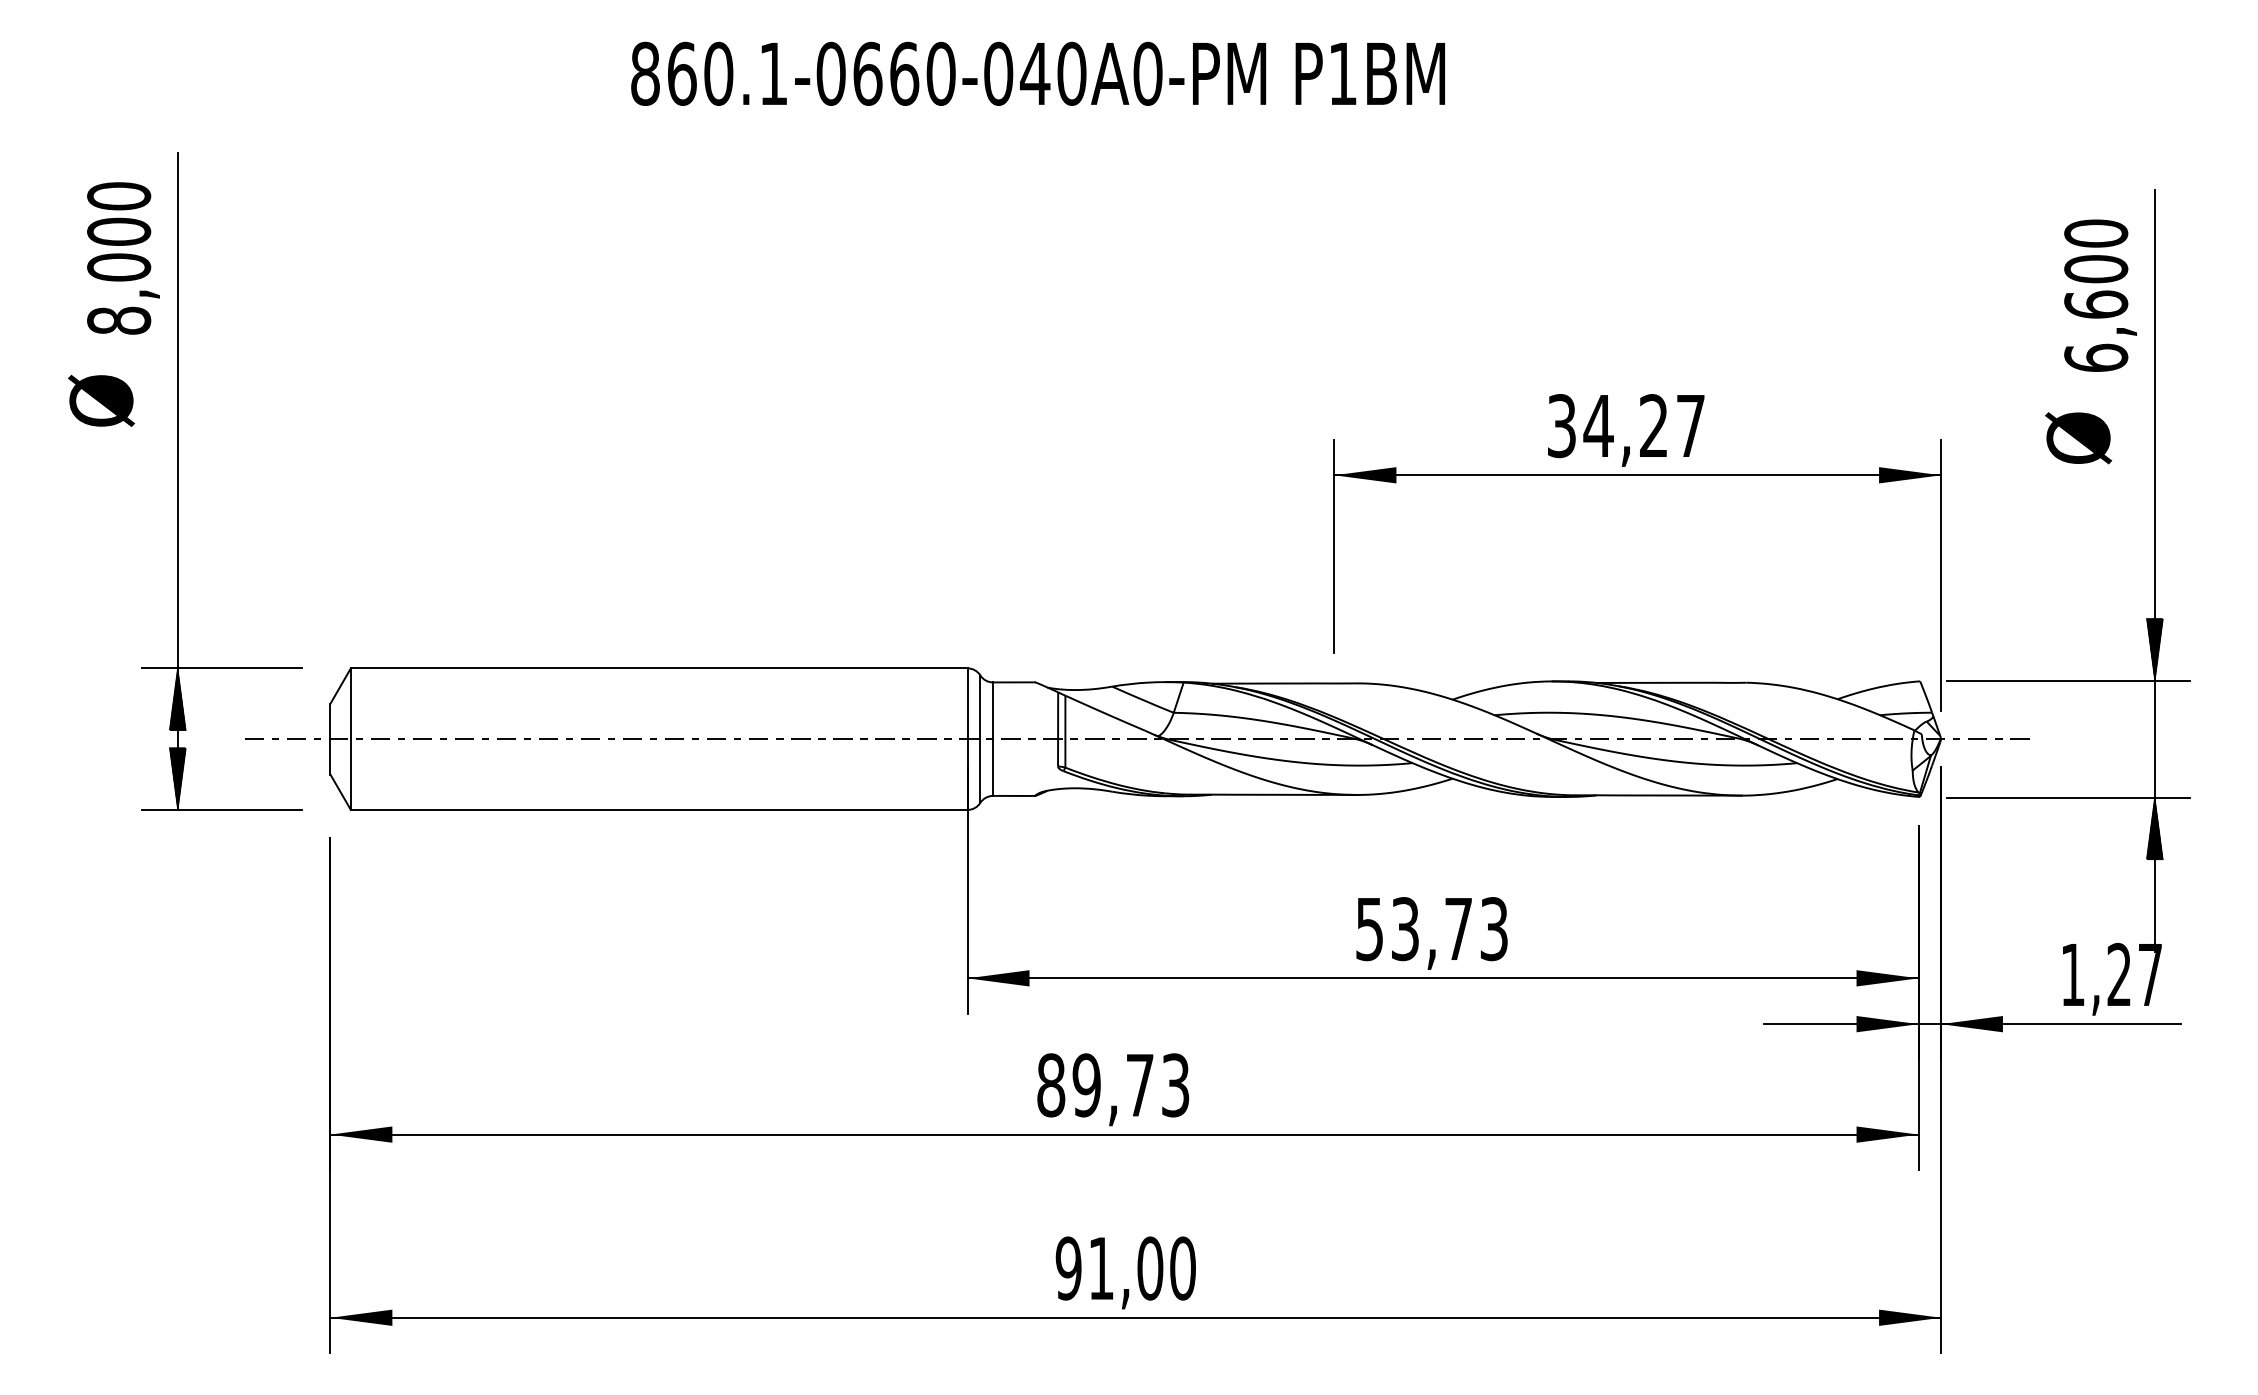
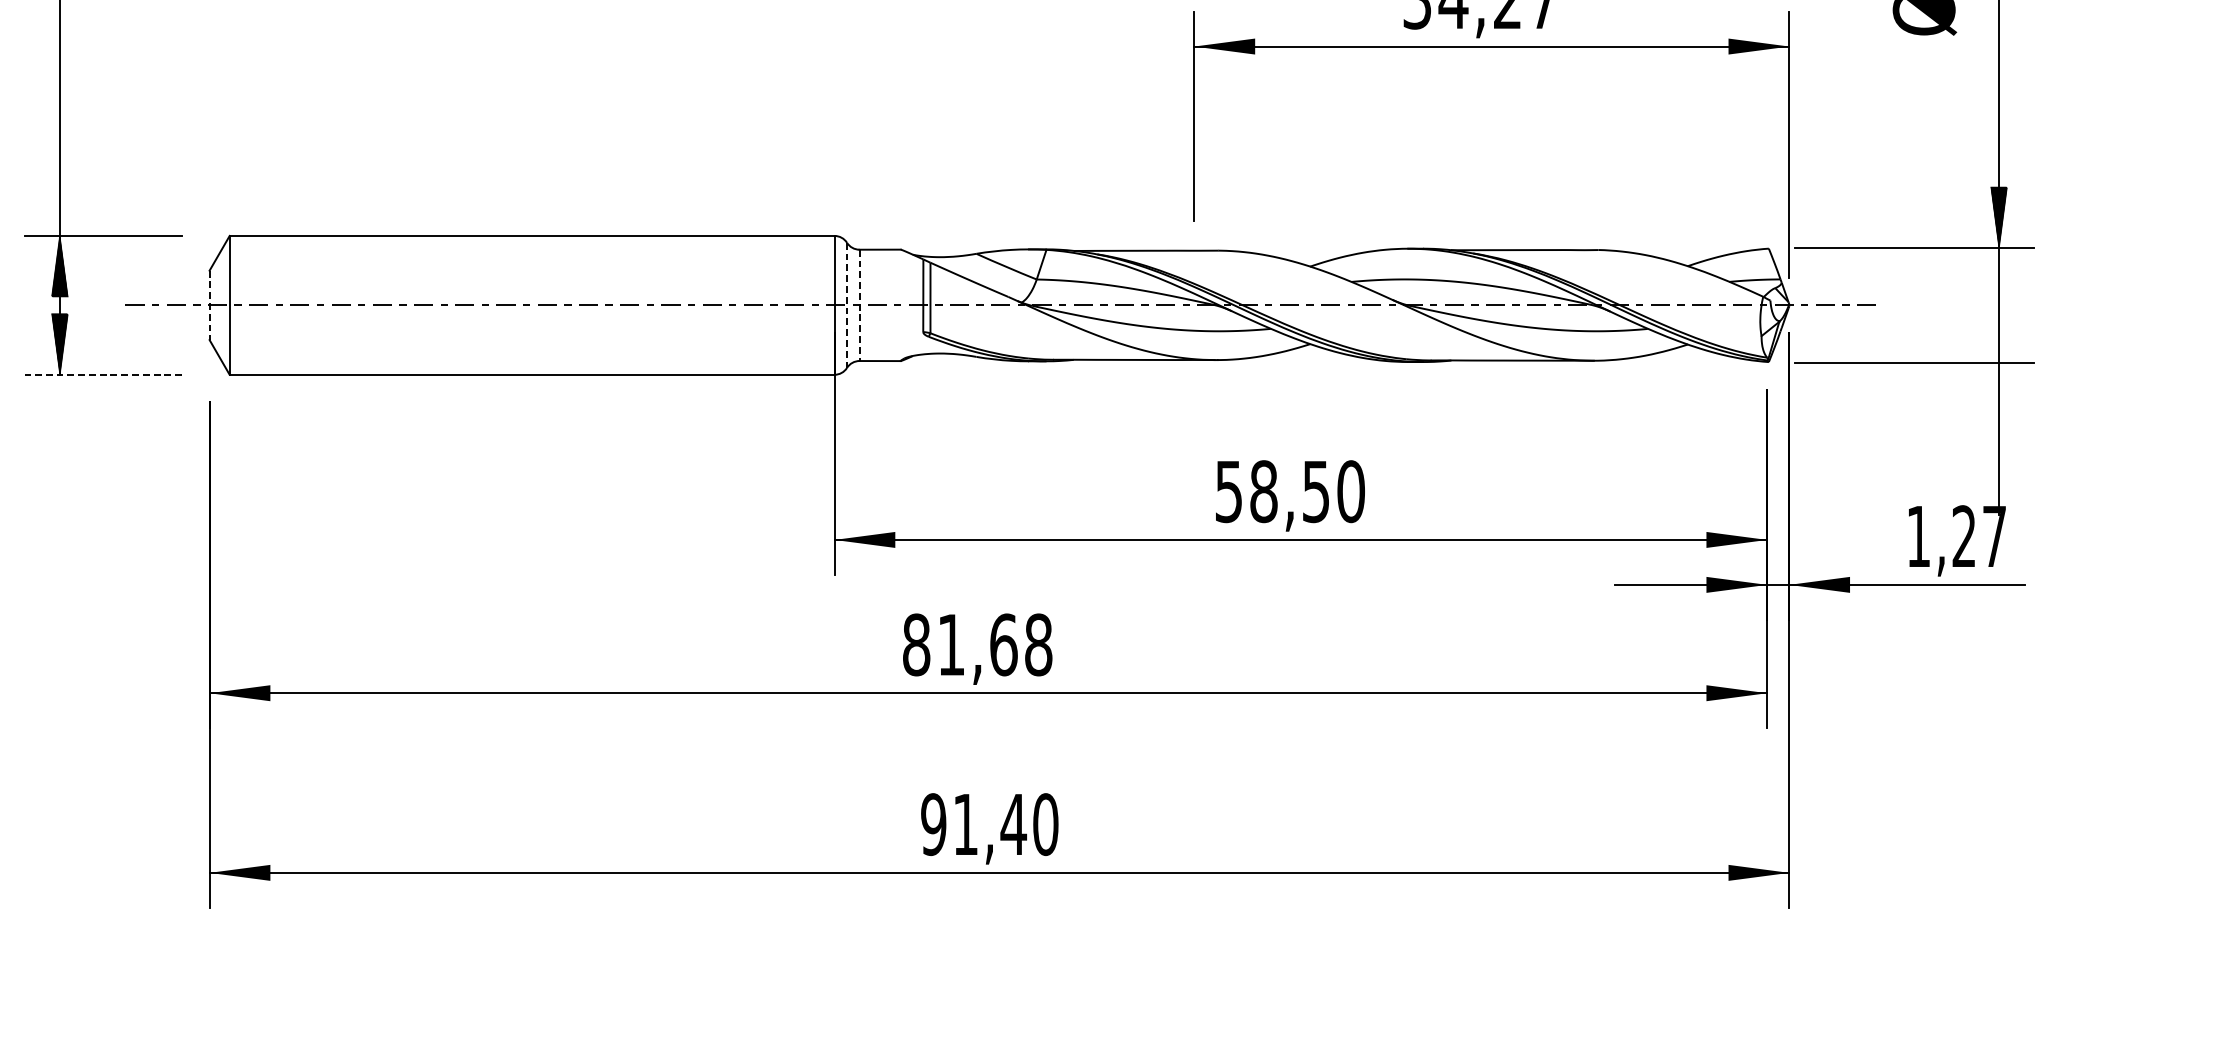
line: (330, 739) -> (209, 305), solid -> dashed
line: (980, 739) -> (847, 305), solid -> dashed
line: (993, 739) -> (859, 305), solid -> dashed
line: (222, 809) -> (103, 374), solid -> dashed
hatch: (2154, 828) -> (1998, 392), removed
text: (1449, 929) -> (1307, 492), 53,73 -> 58,50
text: (1130, 1085) -> (994, 645), 89,73 -> 81,68
text: (1149, 1268) -> (1012, 824), 91,00 -> 91,40

